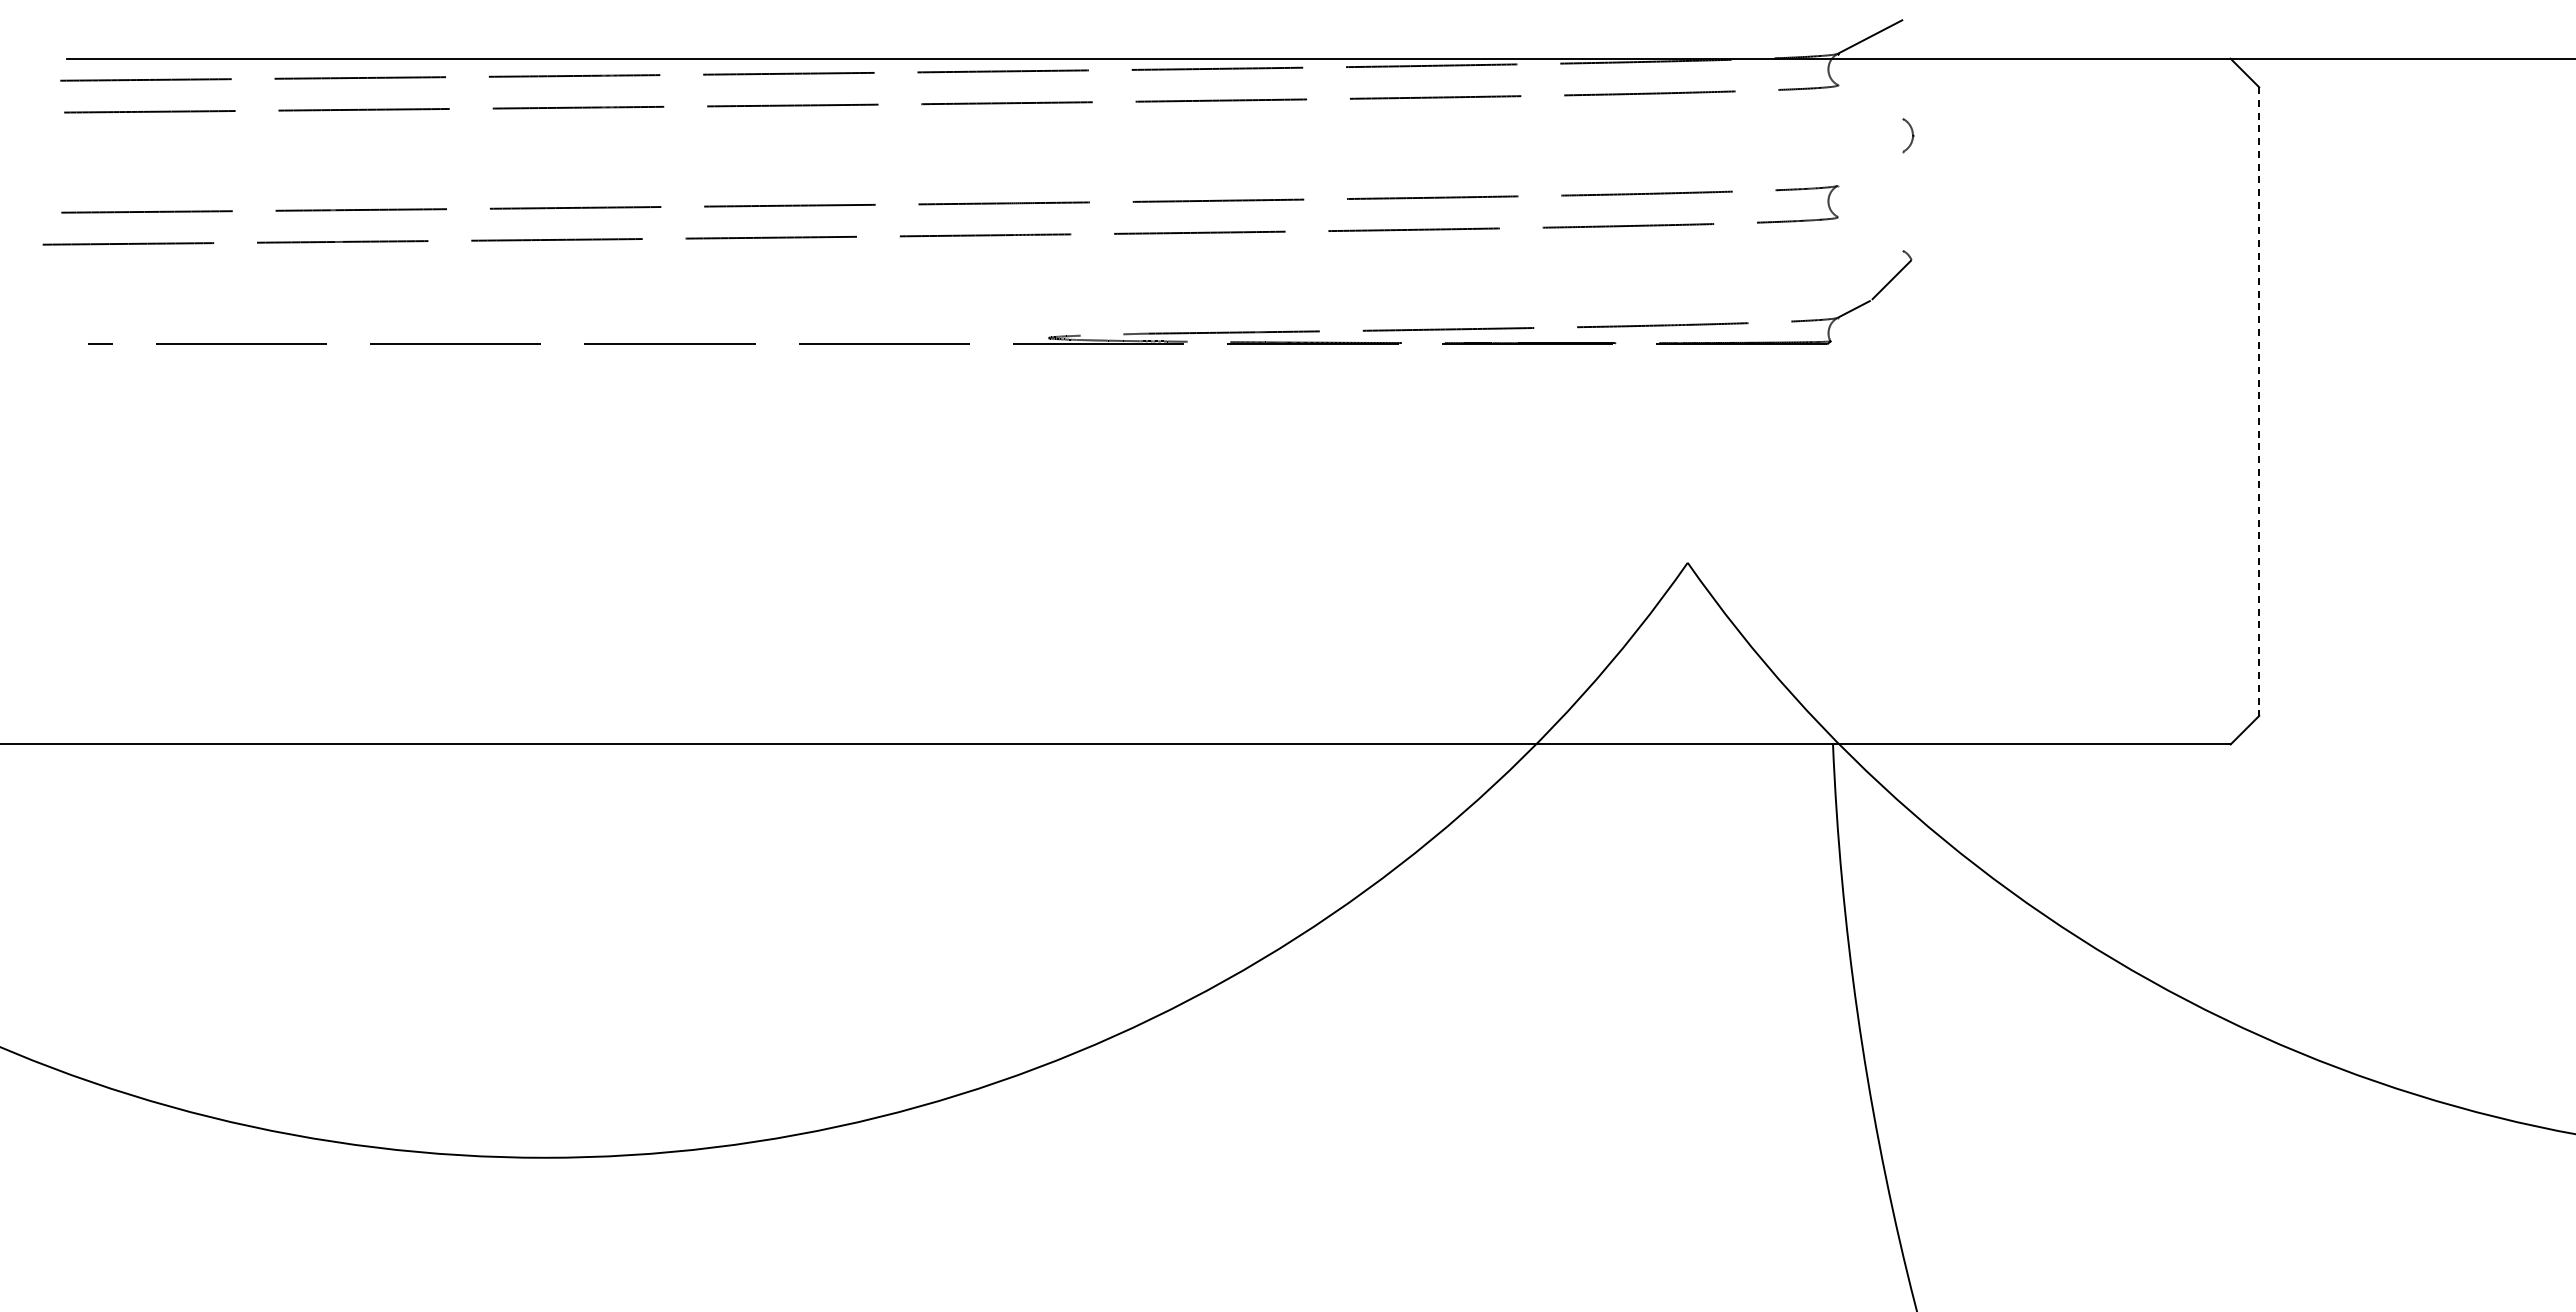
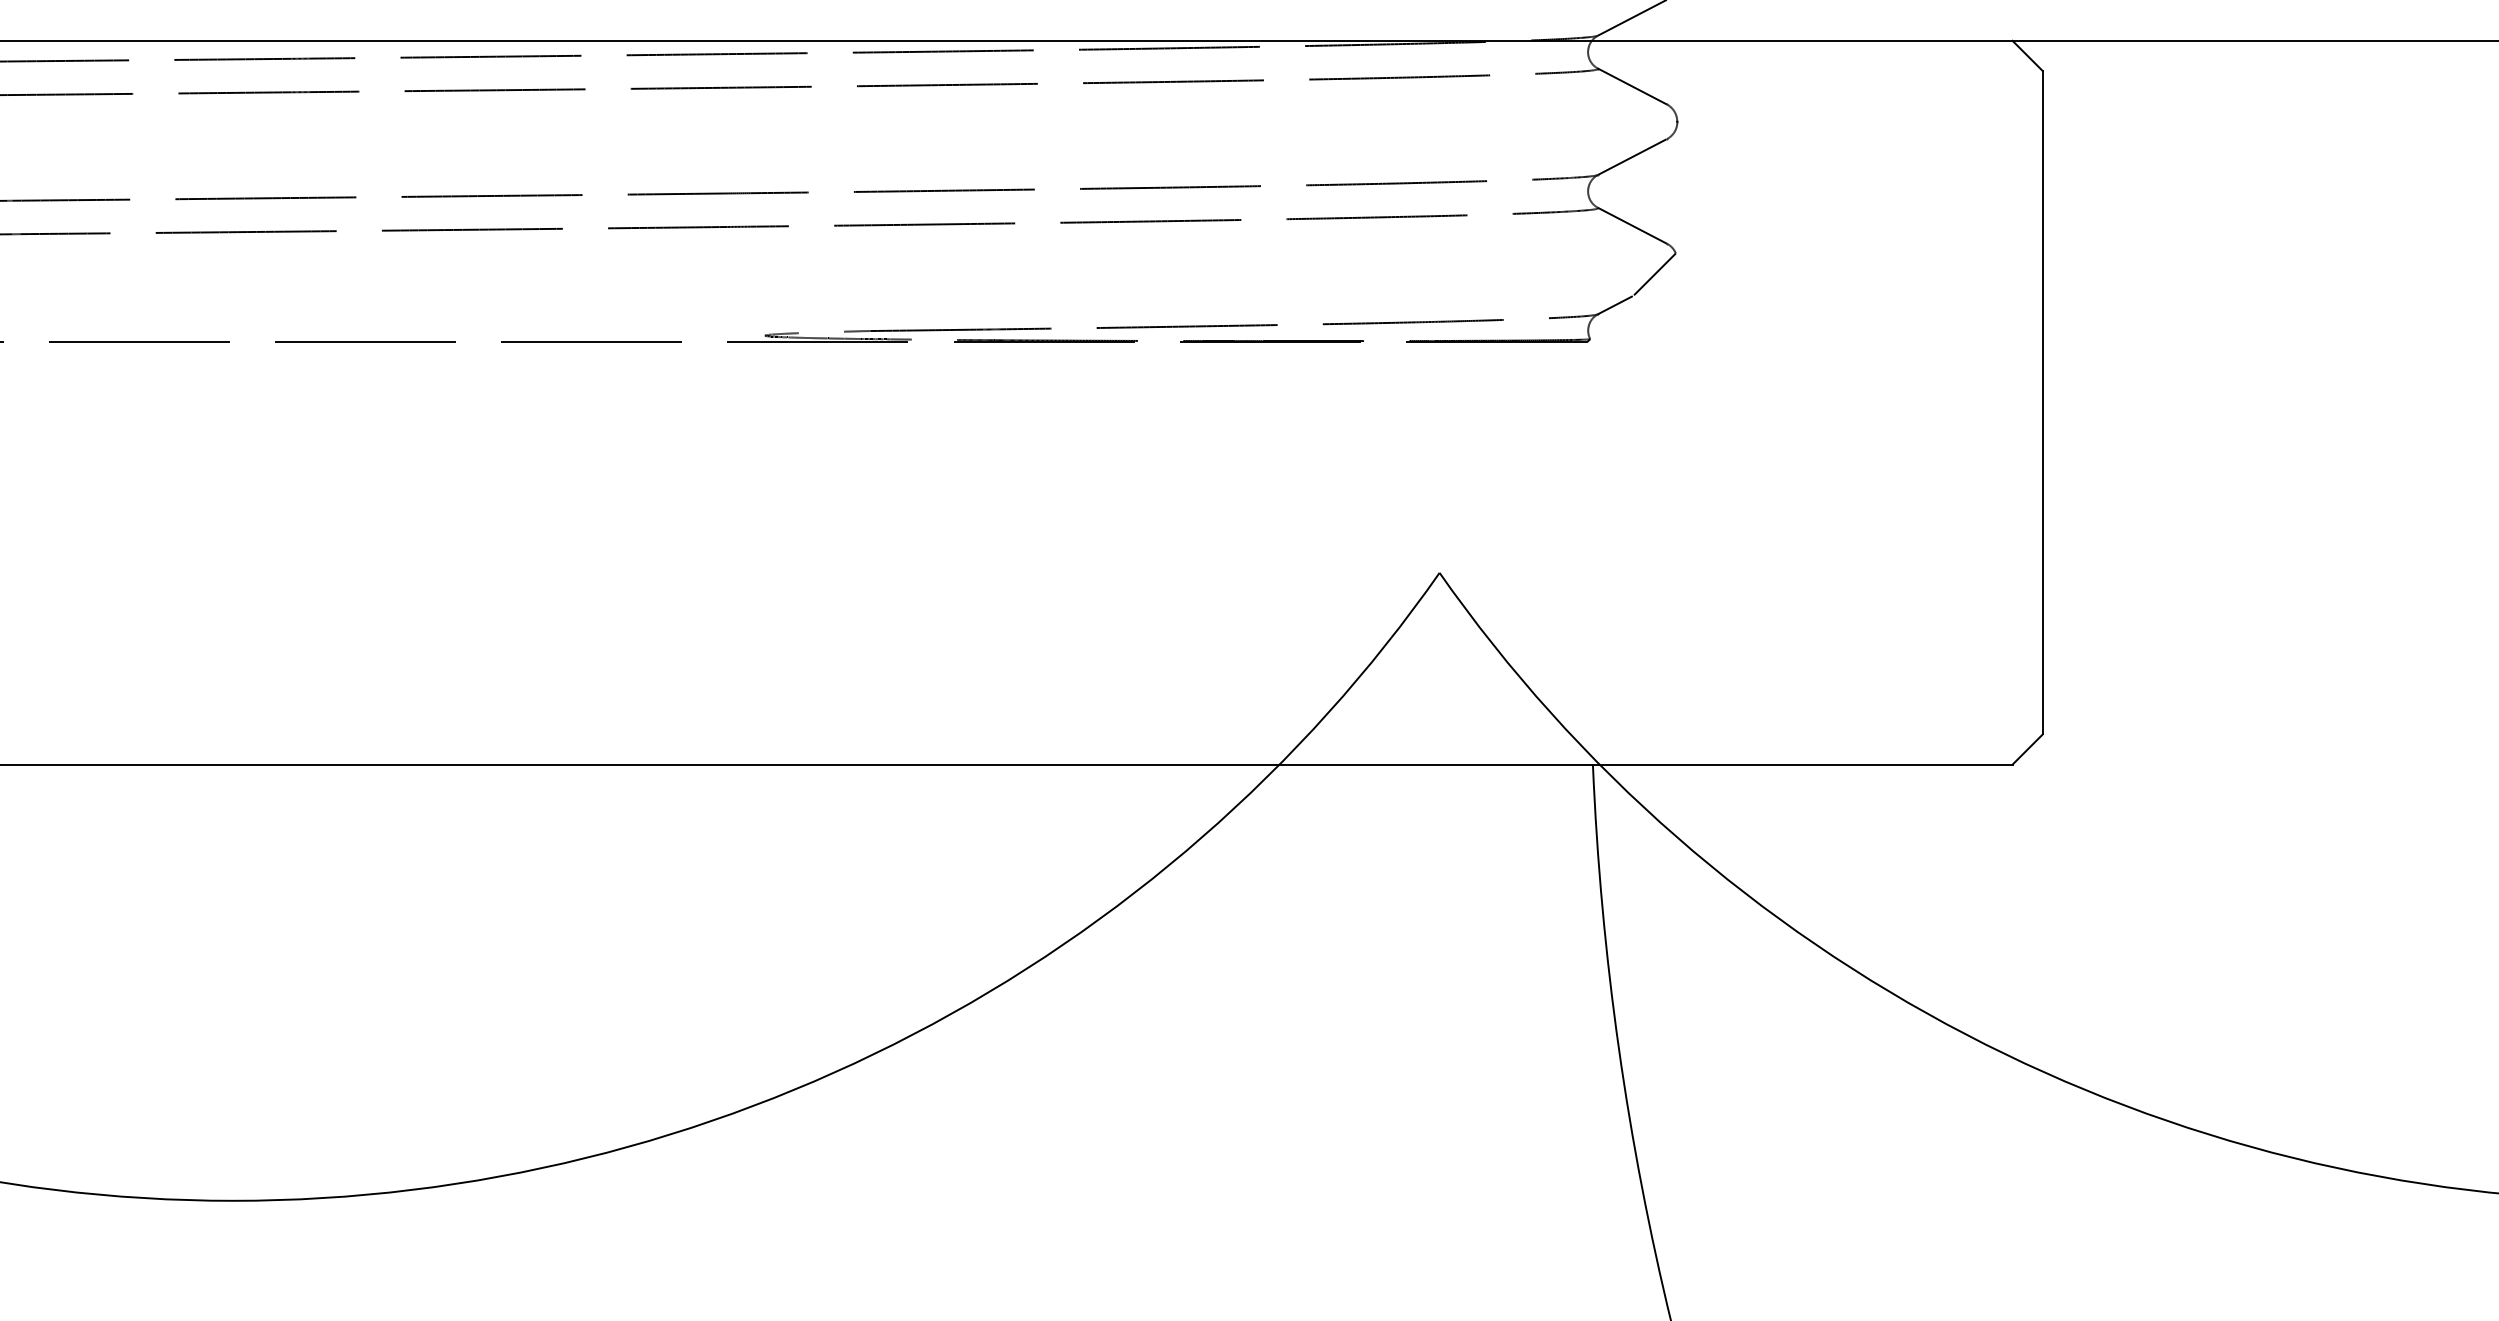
line: (1870, 101) -> (1632, 86), added
line: (1869, 168) -> (1631, 156), added
line: (1870, 233) -> (1632, 225), added
line: (2259, 402) -> (2043, 403), dashed -> solid

